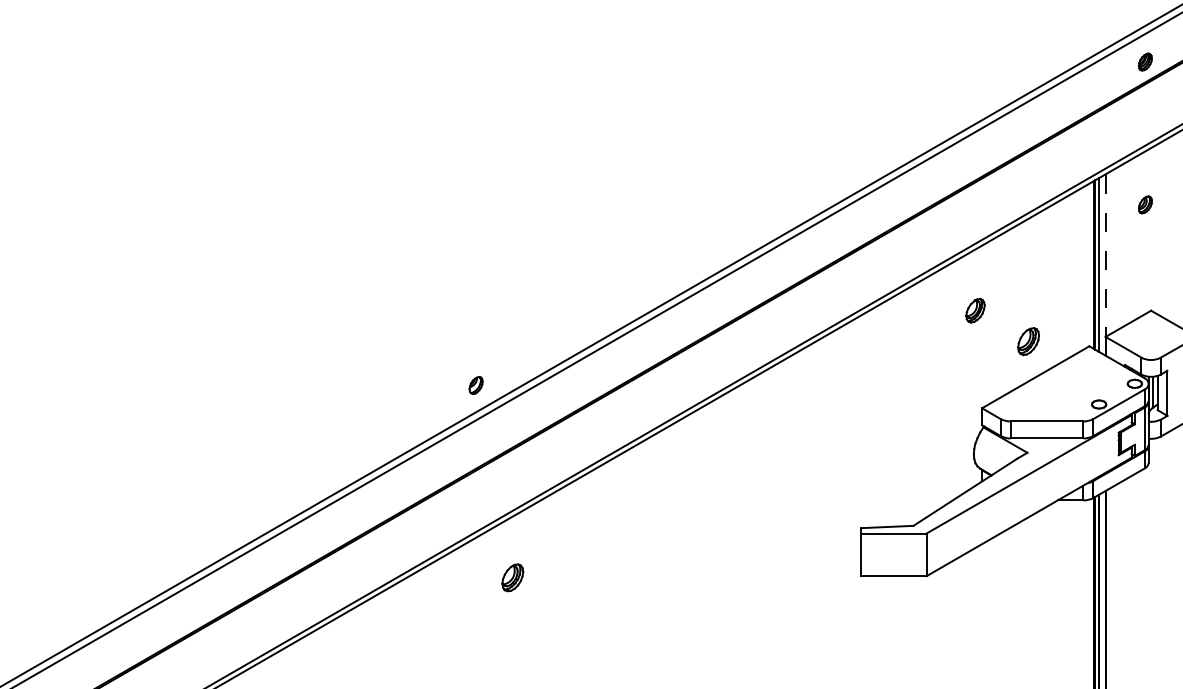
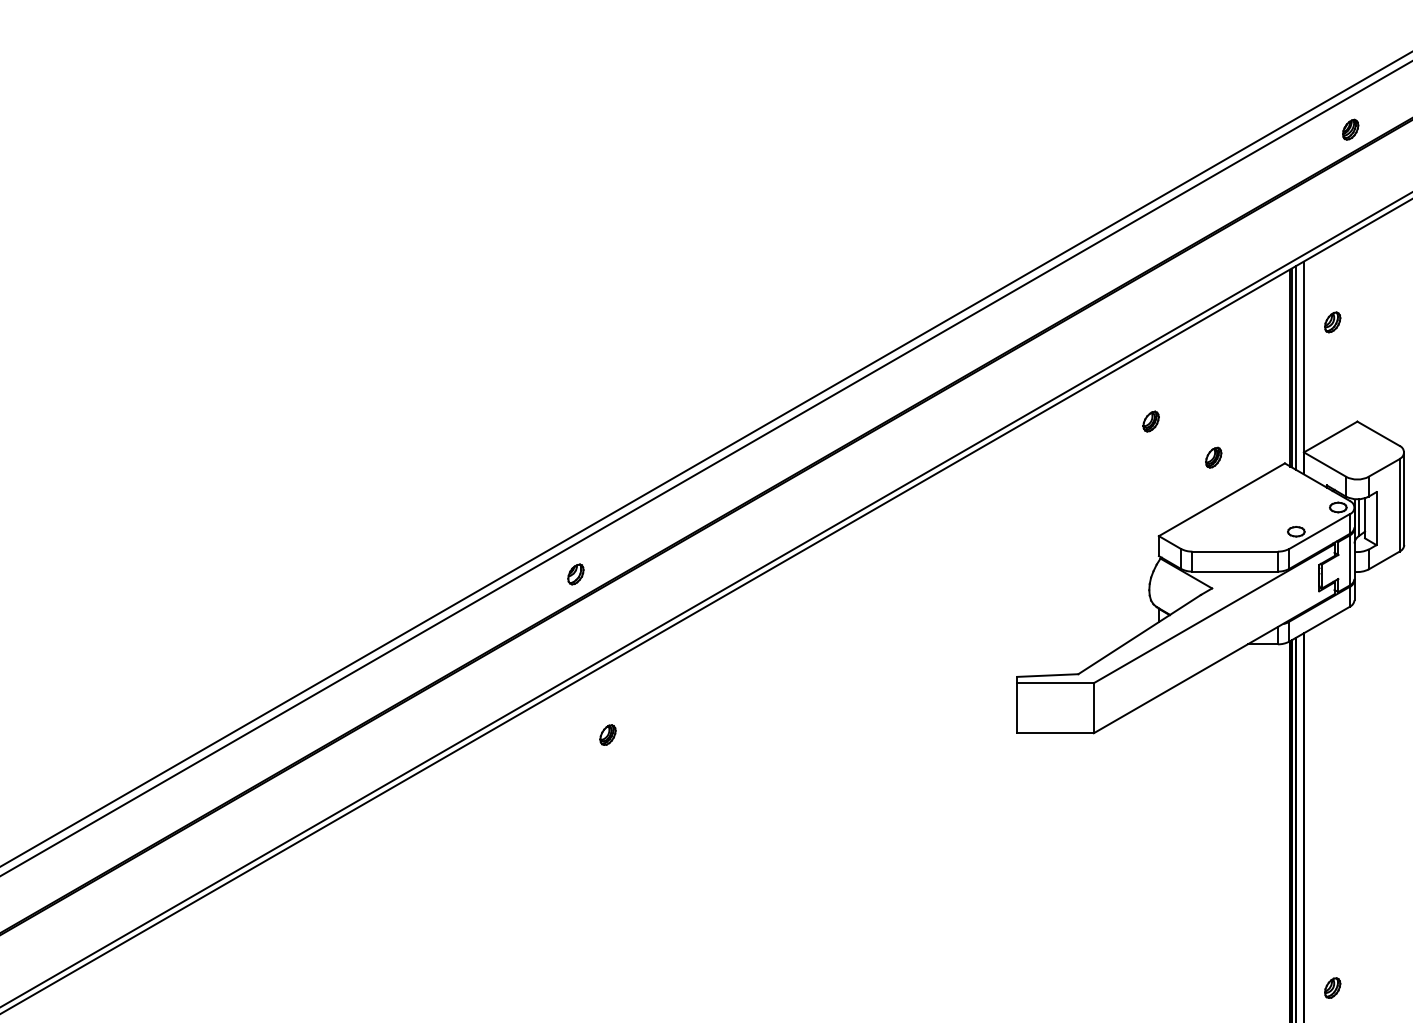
part: (1145, 204) -> (1332, 322), moved
line: (1105, 265) -> (1303, 368), dashed -> solid
part: (974, 310) -> (1150, 421), size x0.71
part: (1028, 341) -> (1213, 457), size x0.62
part: (475, 385) -> (575, 574), moved
part: (512, 577) -> (607, 734), size x0.62

